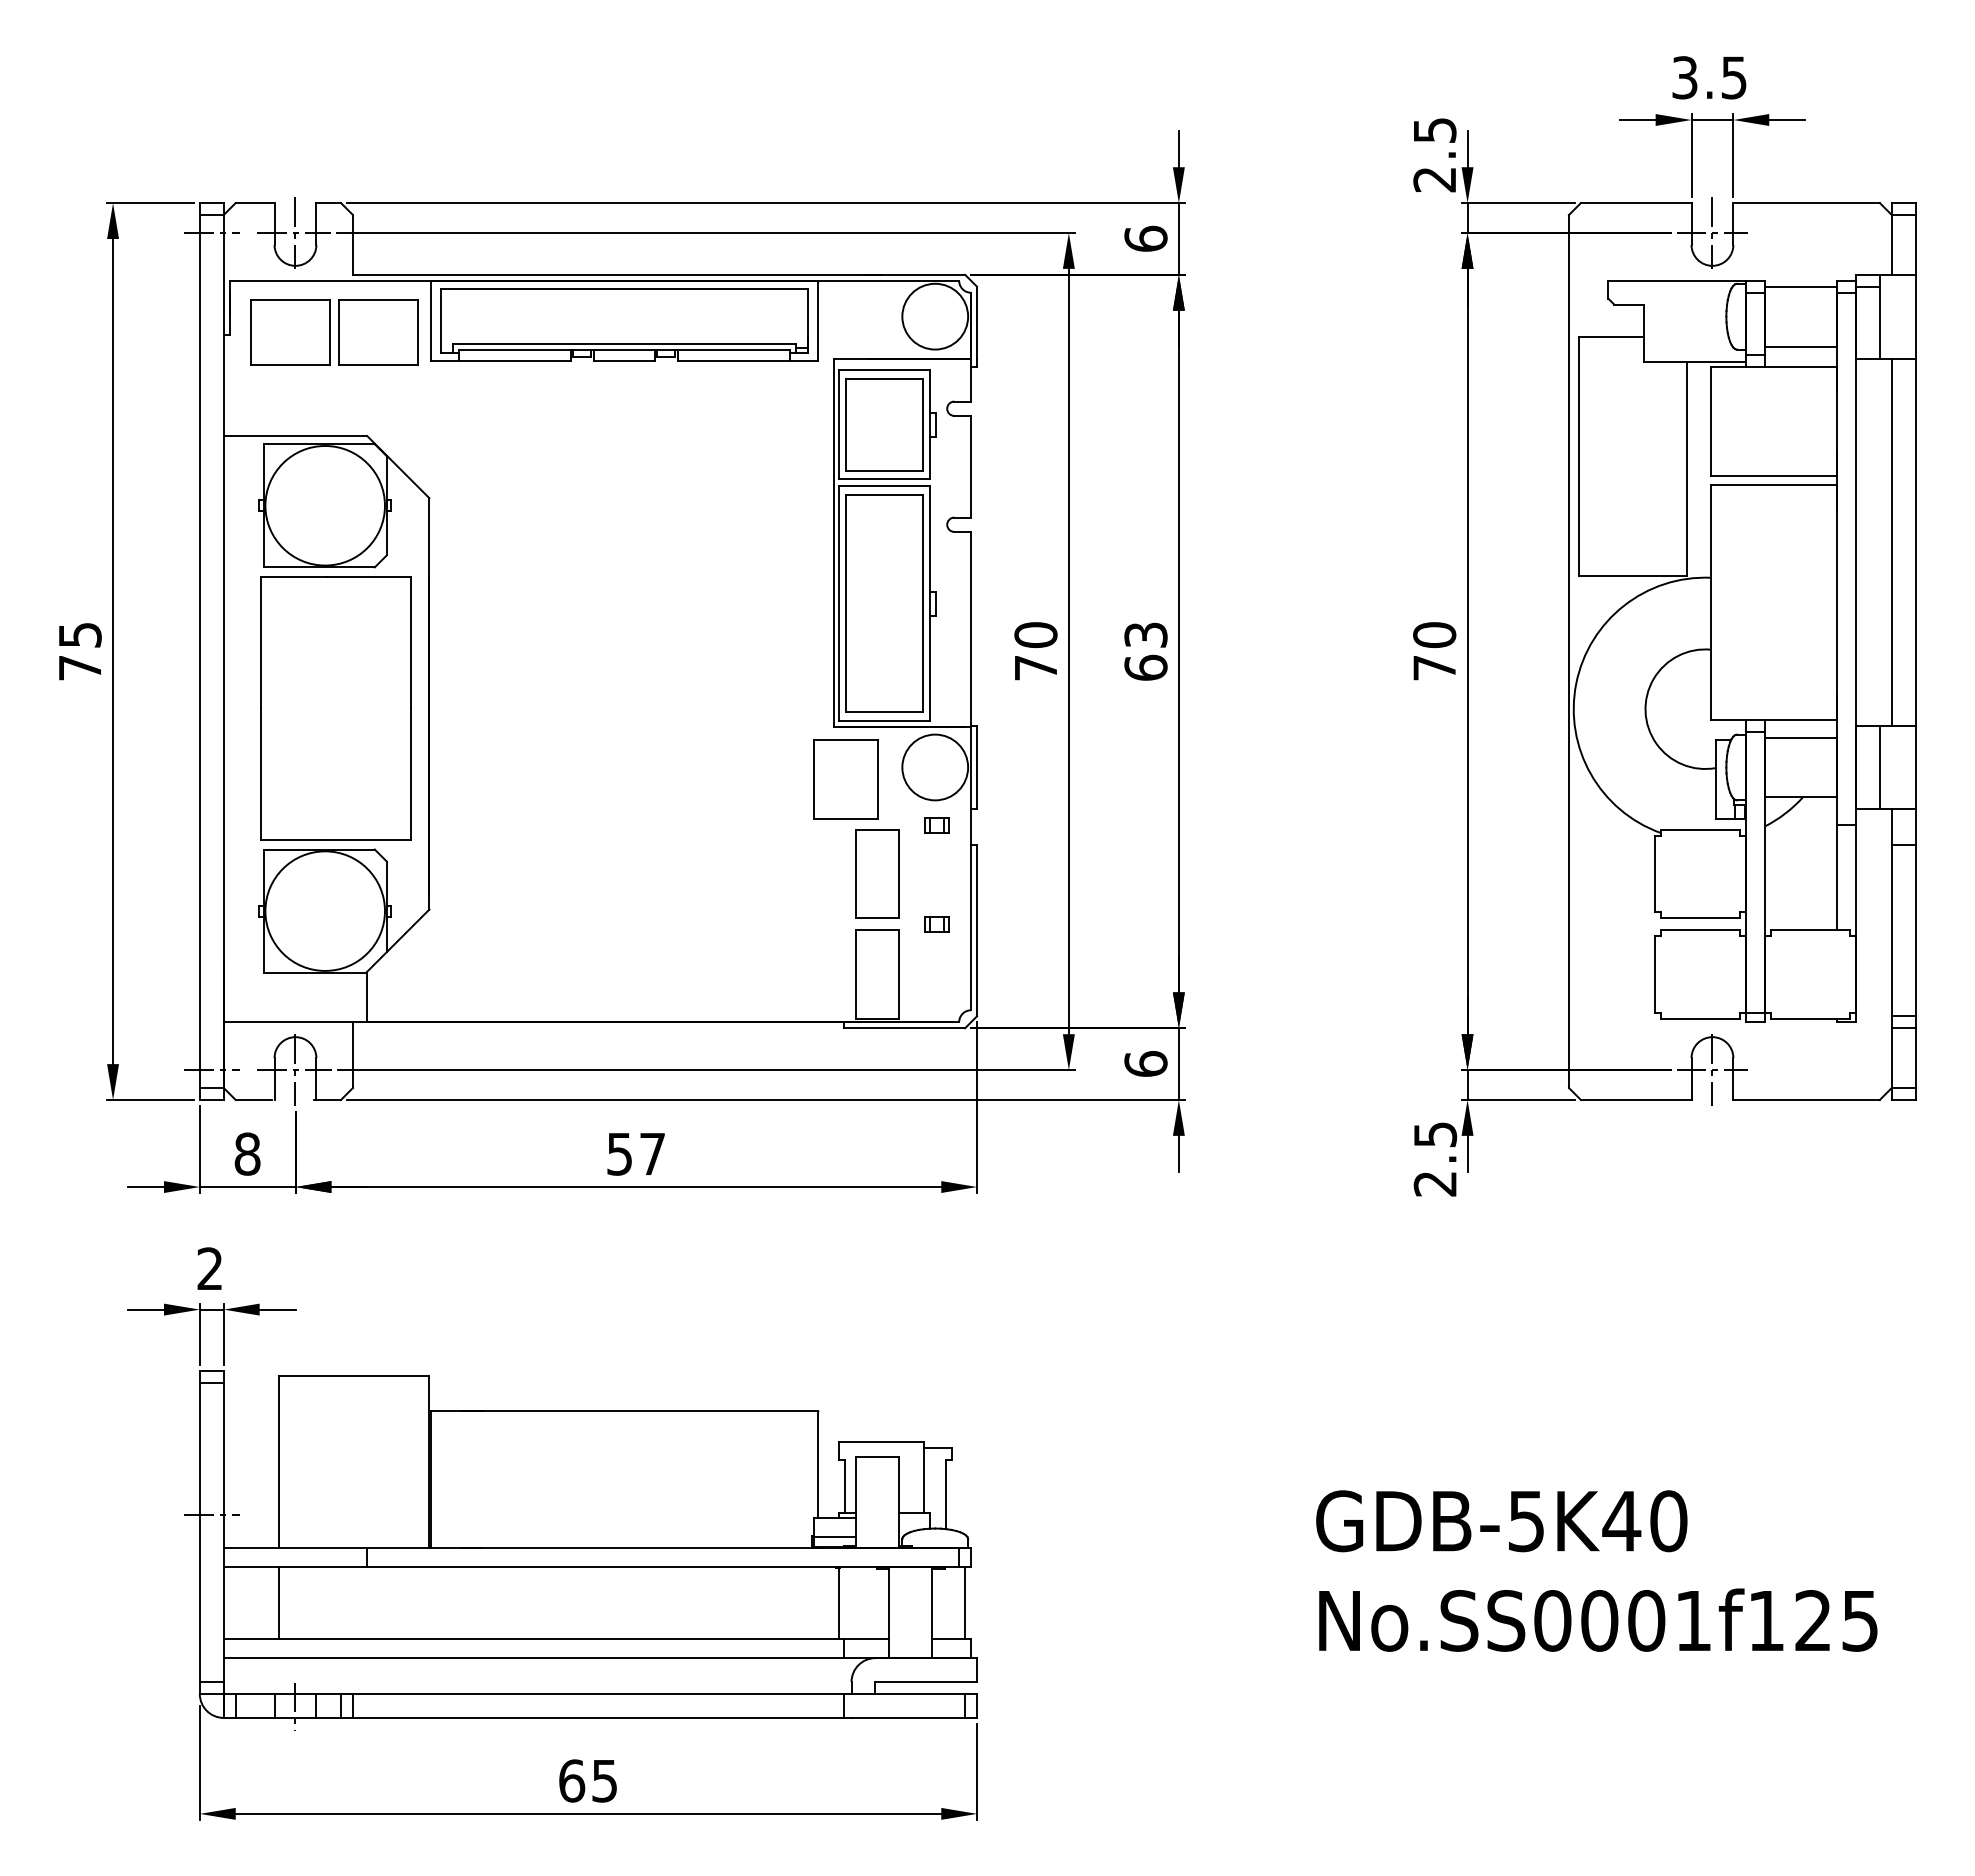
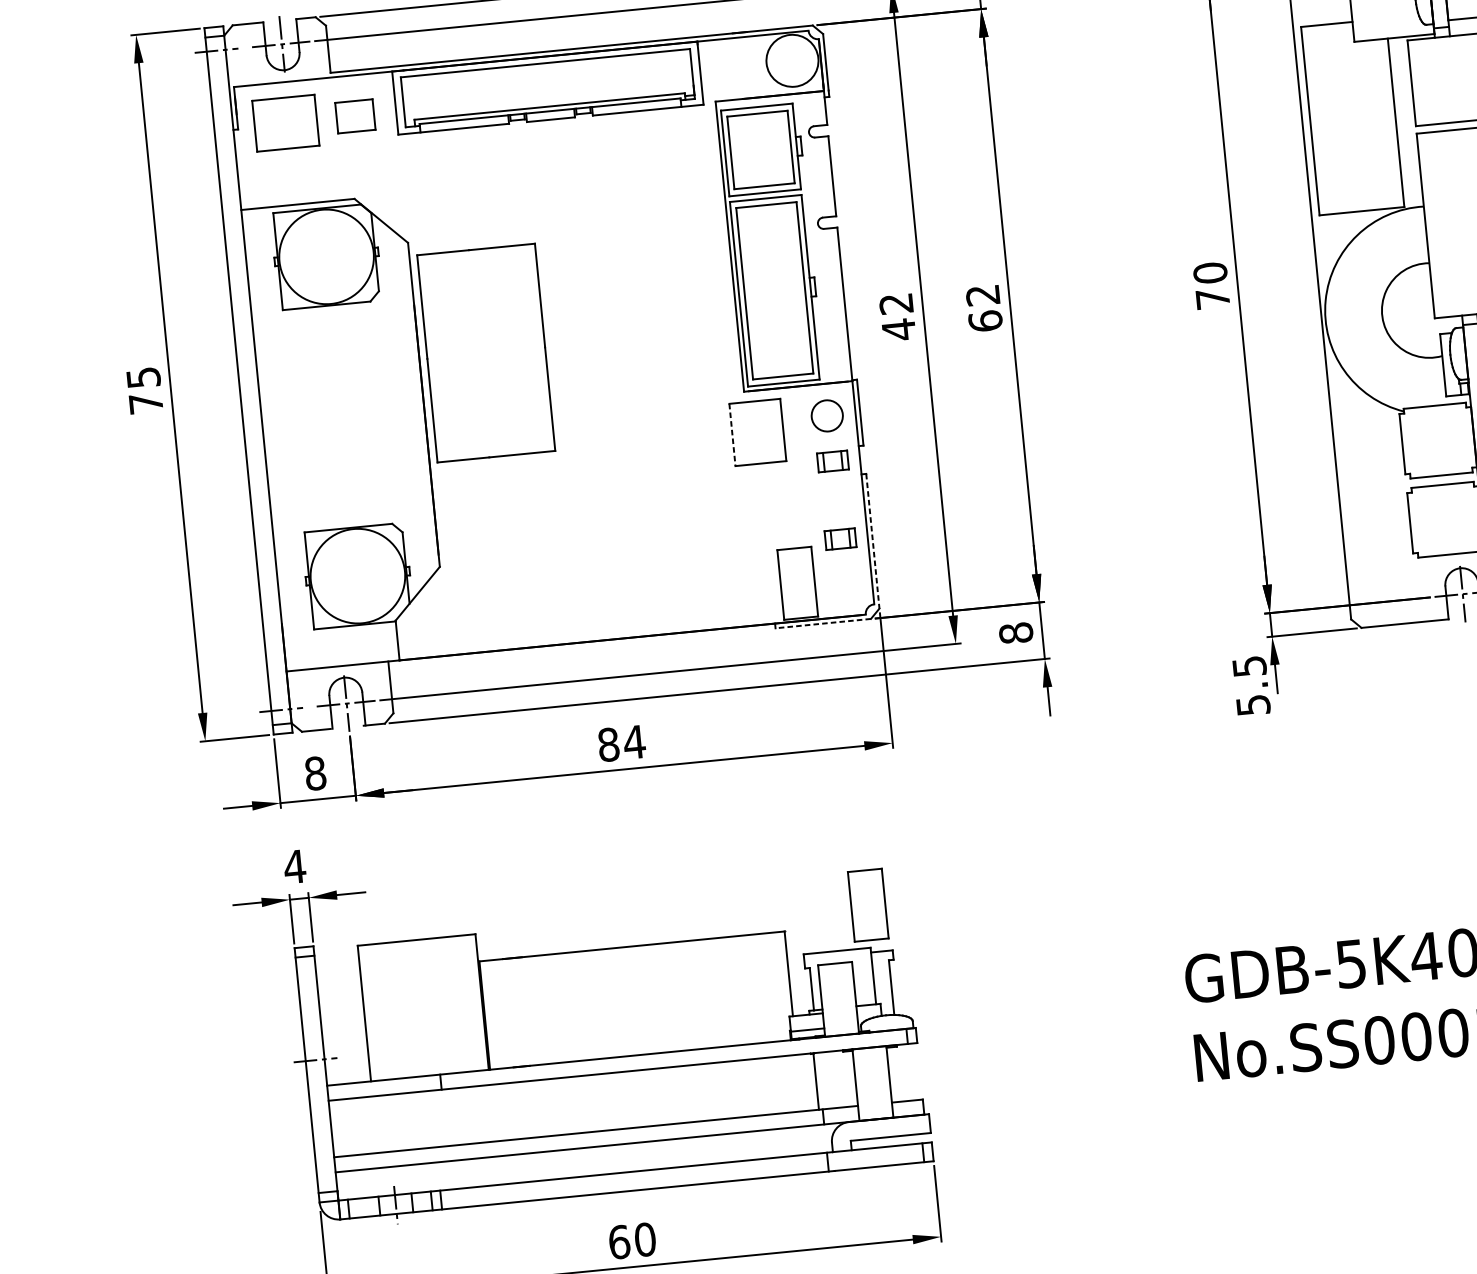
part: (378, 332) -> (355, 116), size x0.6
text: (1145, 634) -> (982, 294), 63 -> 62
text: (1035, 651) -> (897, 316), 70 -> 42
part: (335, 708) -> (485, 353), moved
circle: (935, 767) -> (827, 415), size x0.6
line: (813, 779) -> (732, 434), solid -> dashed
part: (936, 825) -> (832, 461), size x1.6
part: (877, 873) -> (868, 904), moved
part: (936, 924) -> (840, 539), size x1.6
line: (977, 930) -> (873, 541), solid -> dashed
line: (904, 1028) -> (823, 623), solid -> dashed
text: (1145, 1063) -> (1015, 632), 6 -> 8
text: (636, 1153) -> (621, 743), 57 -> 84
text: (1435, 1184) -> (1253, 705), 2.5 -> 5.5
text: (209, 1268) -> (294, 866), 2 -> 4
line: (279, 1603) -> (375, 1125), removed
line: (965, 1603) -> (915, 1072), removed
text: (604, 1780) -> (645, 1239), 65 -> 60

